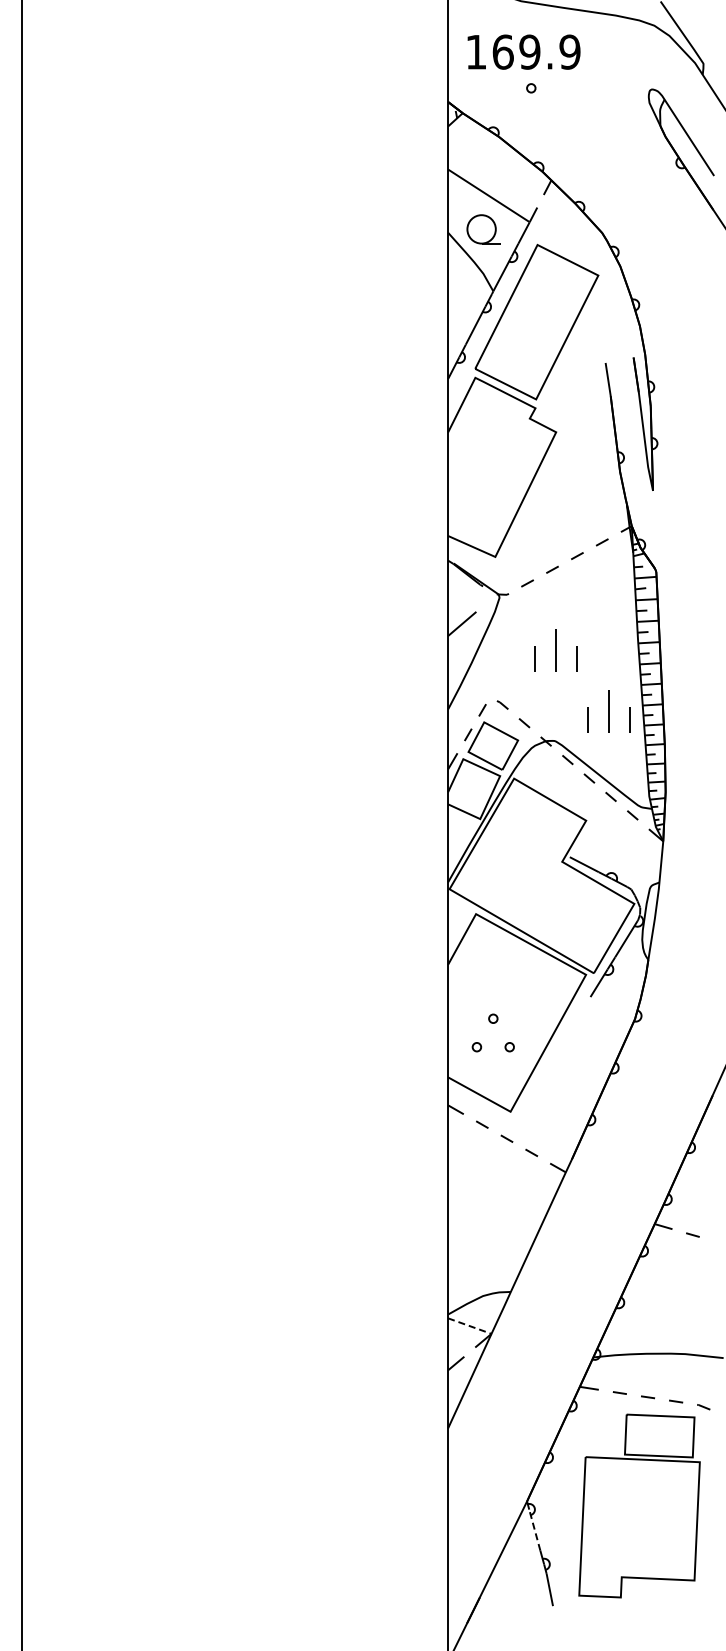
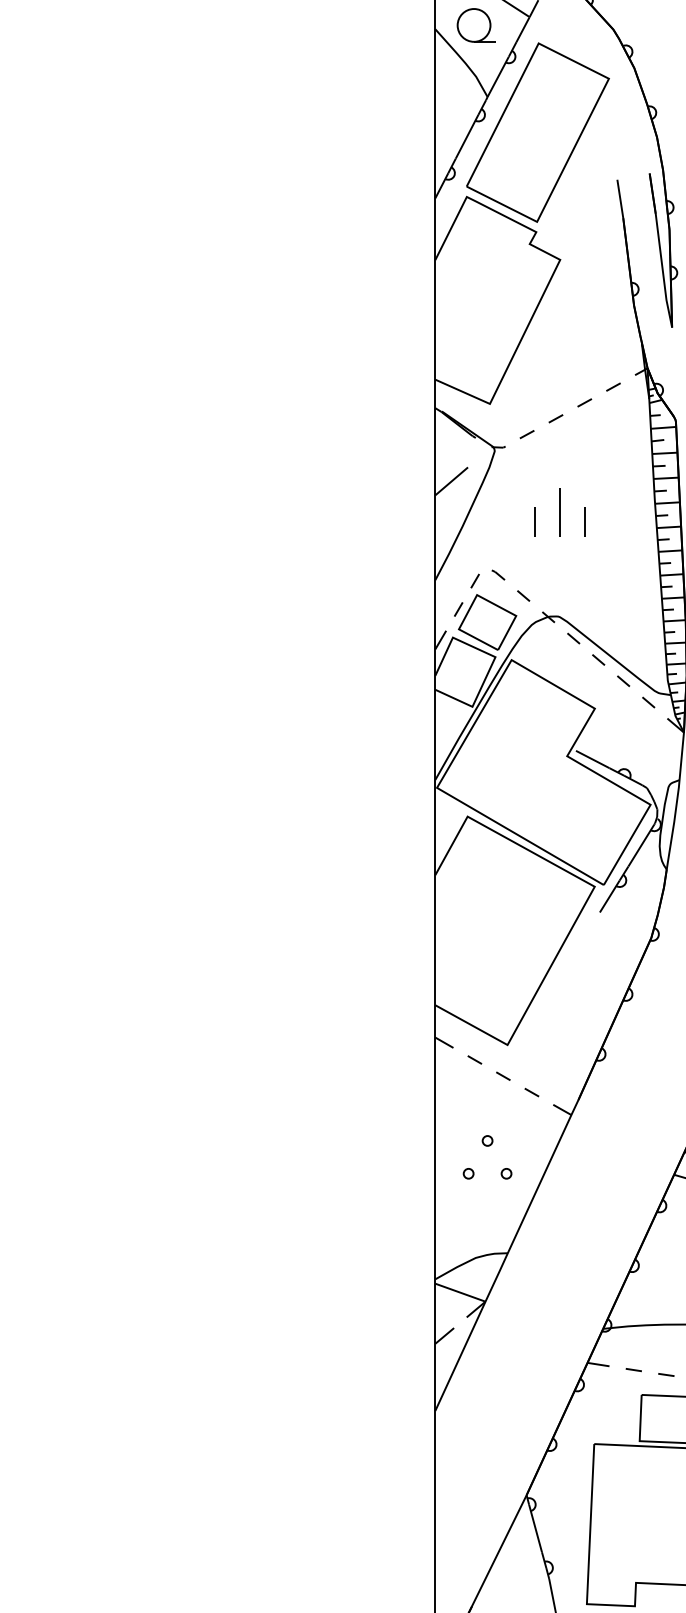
part: (608, 711) -> (620, 582), removed
part: (492, 1023) -> (486, 1146), moved
line: (470, 1326) -> (461, 1293), dashed -> solid
line: (534, 1529) -> (535, 1527), dashed -> solid

